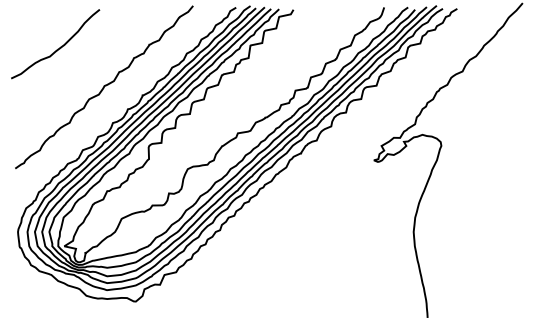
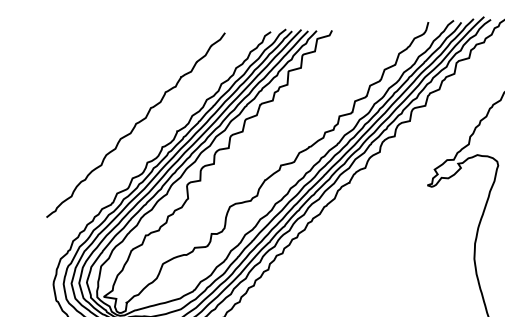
curve: (59, 47) -> (85, 85), removed

